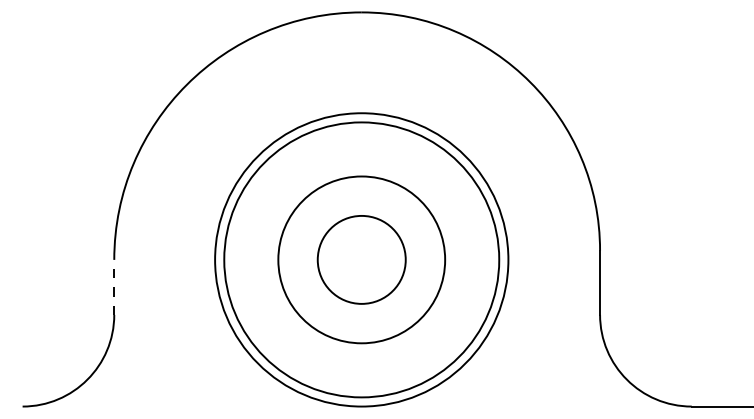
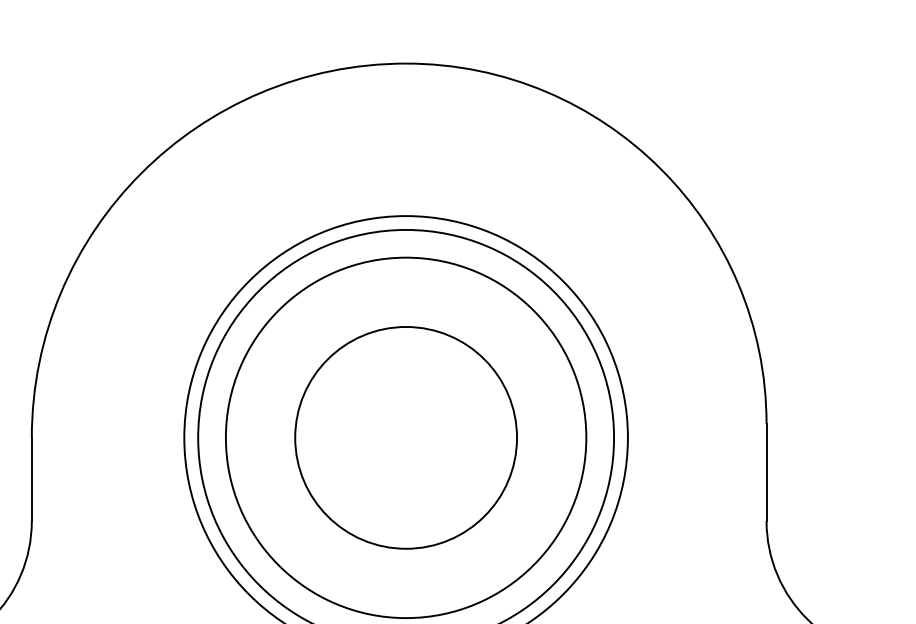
circle: (361, 259) -> (405, 437), size x1.43
circle: (361, 259) -> (405, 437), size x1.67
line: (114, 286) -> (32, 478), dashed -> solid

